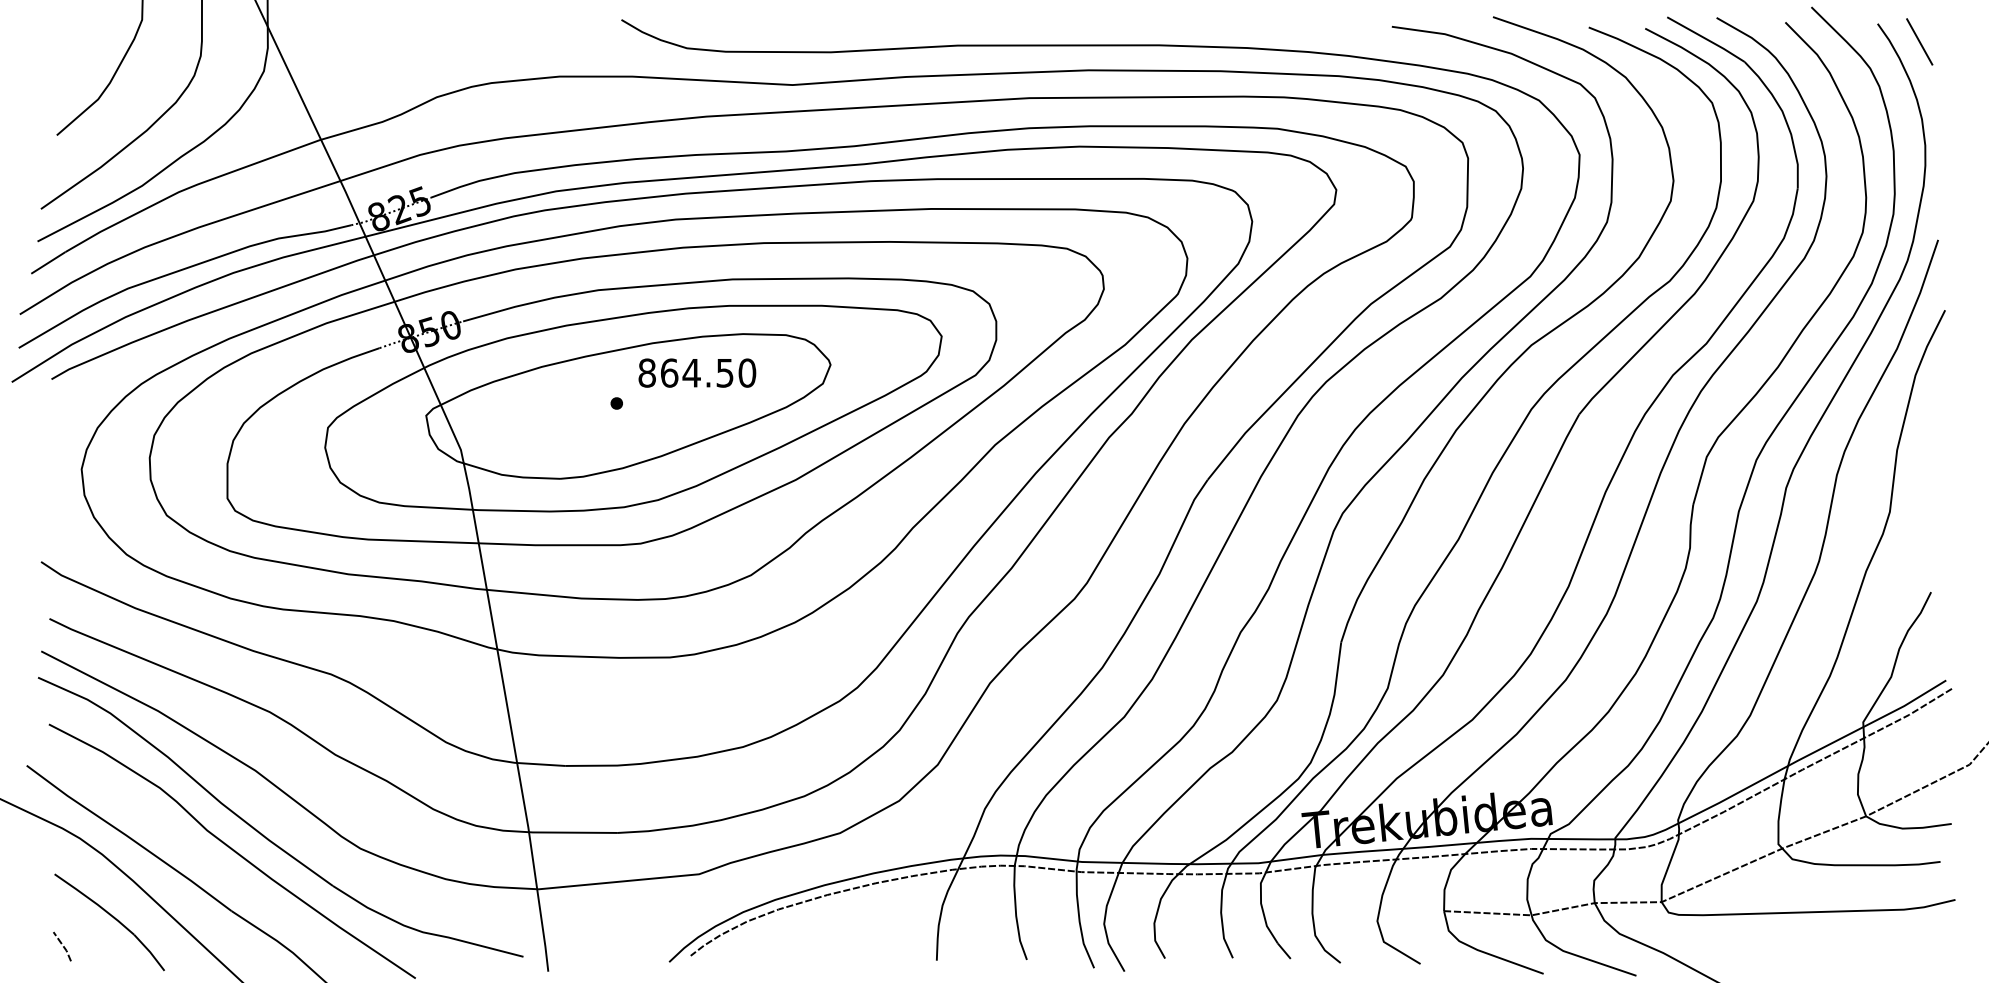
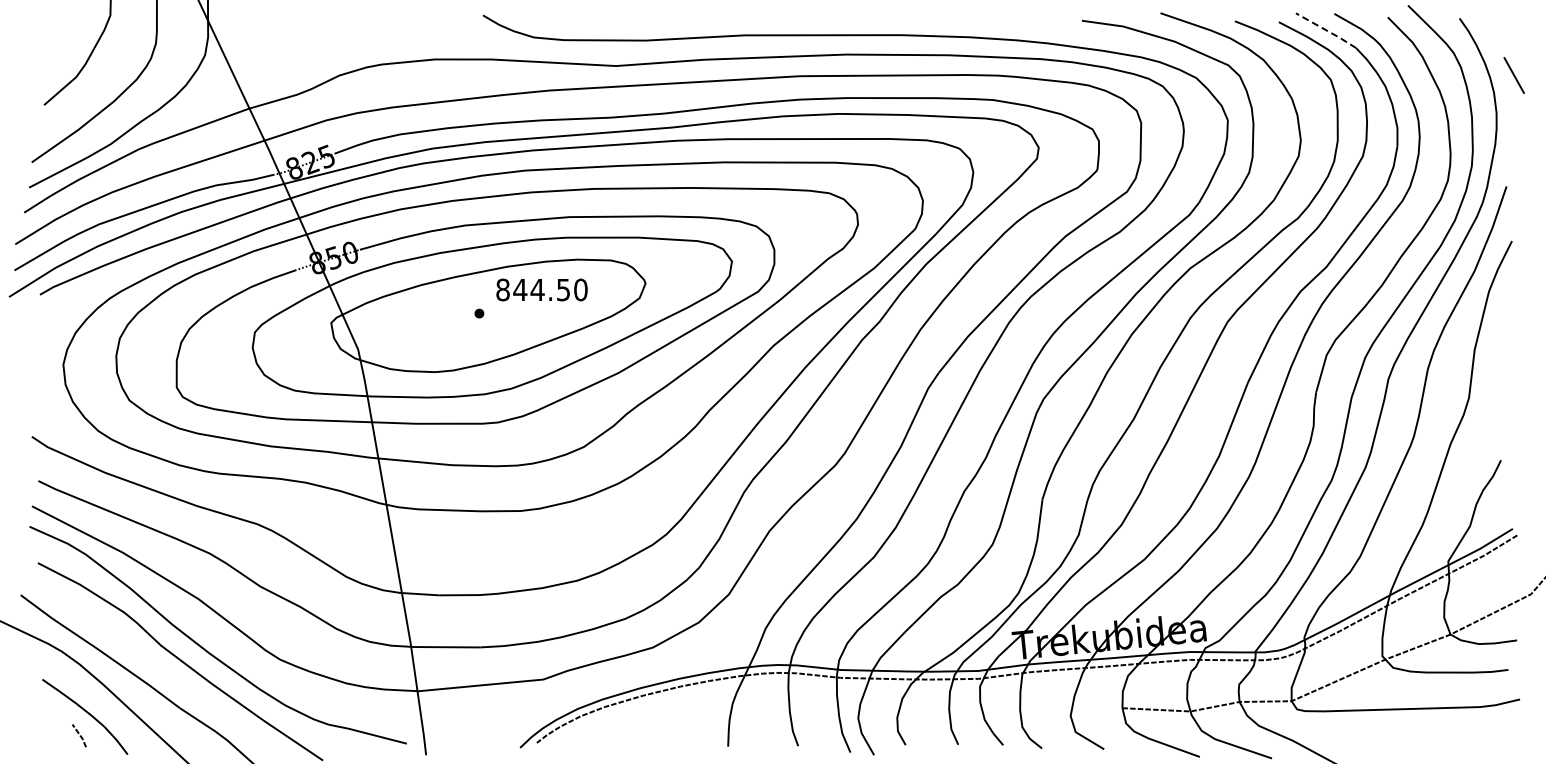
line: (1707, 39) -> (1327, 30), solid -> dashed
line: (1918, 41) -> (1513, 75), moved
text: (669, 372) -> (520, 289), 864.50 -> 844.50
line: (63, 946) -> (80, 735), moved

